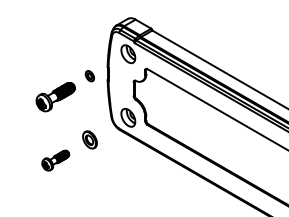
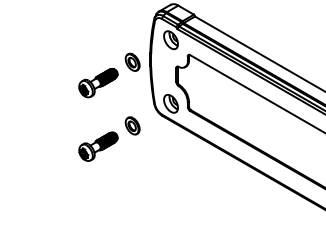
part: (89, 75) -> (132, 61), size x1.67
part: (55, 160) -> (98, 146), size x1.43

